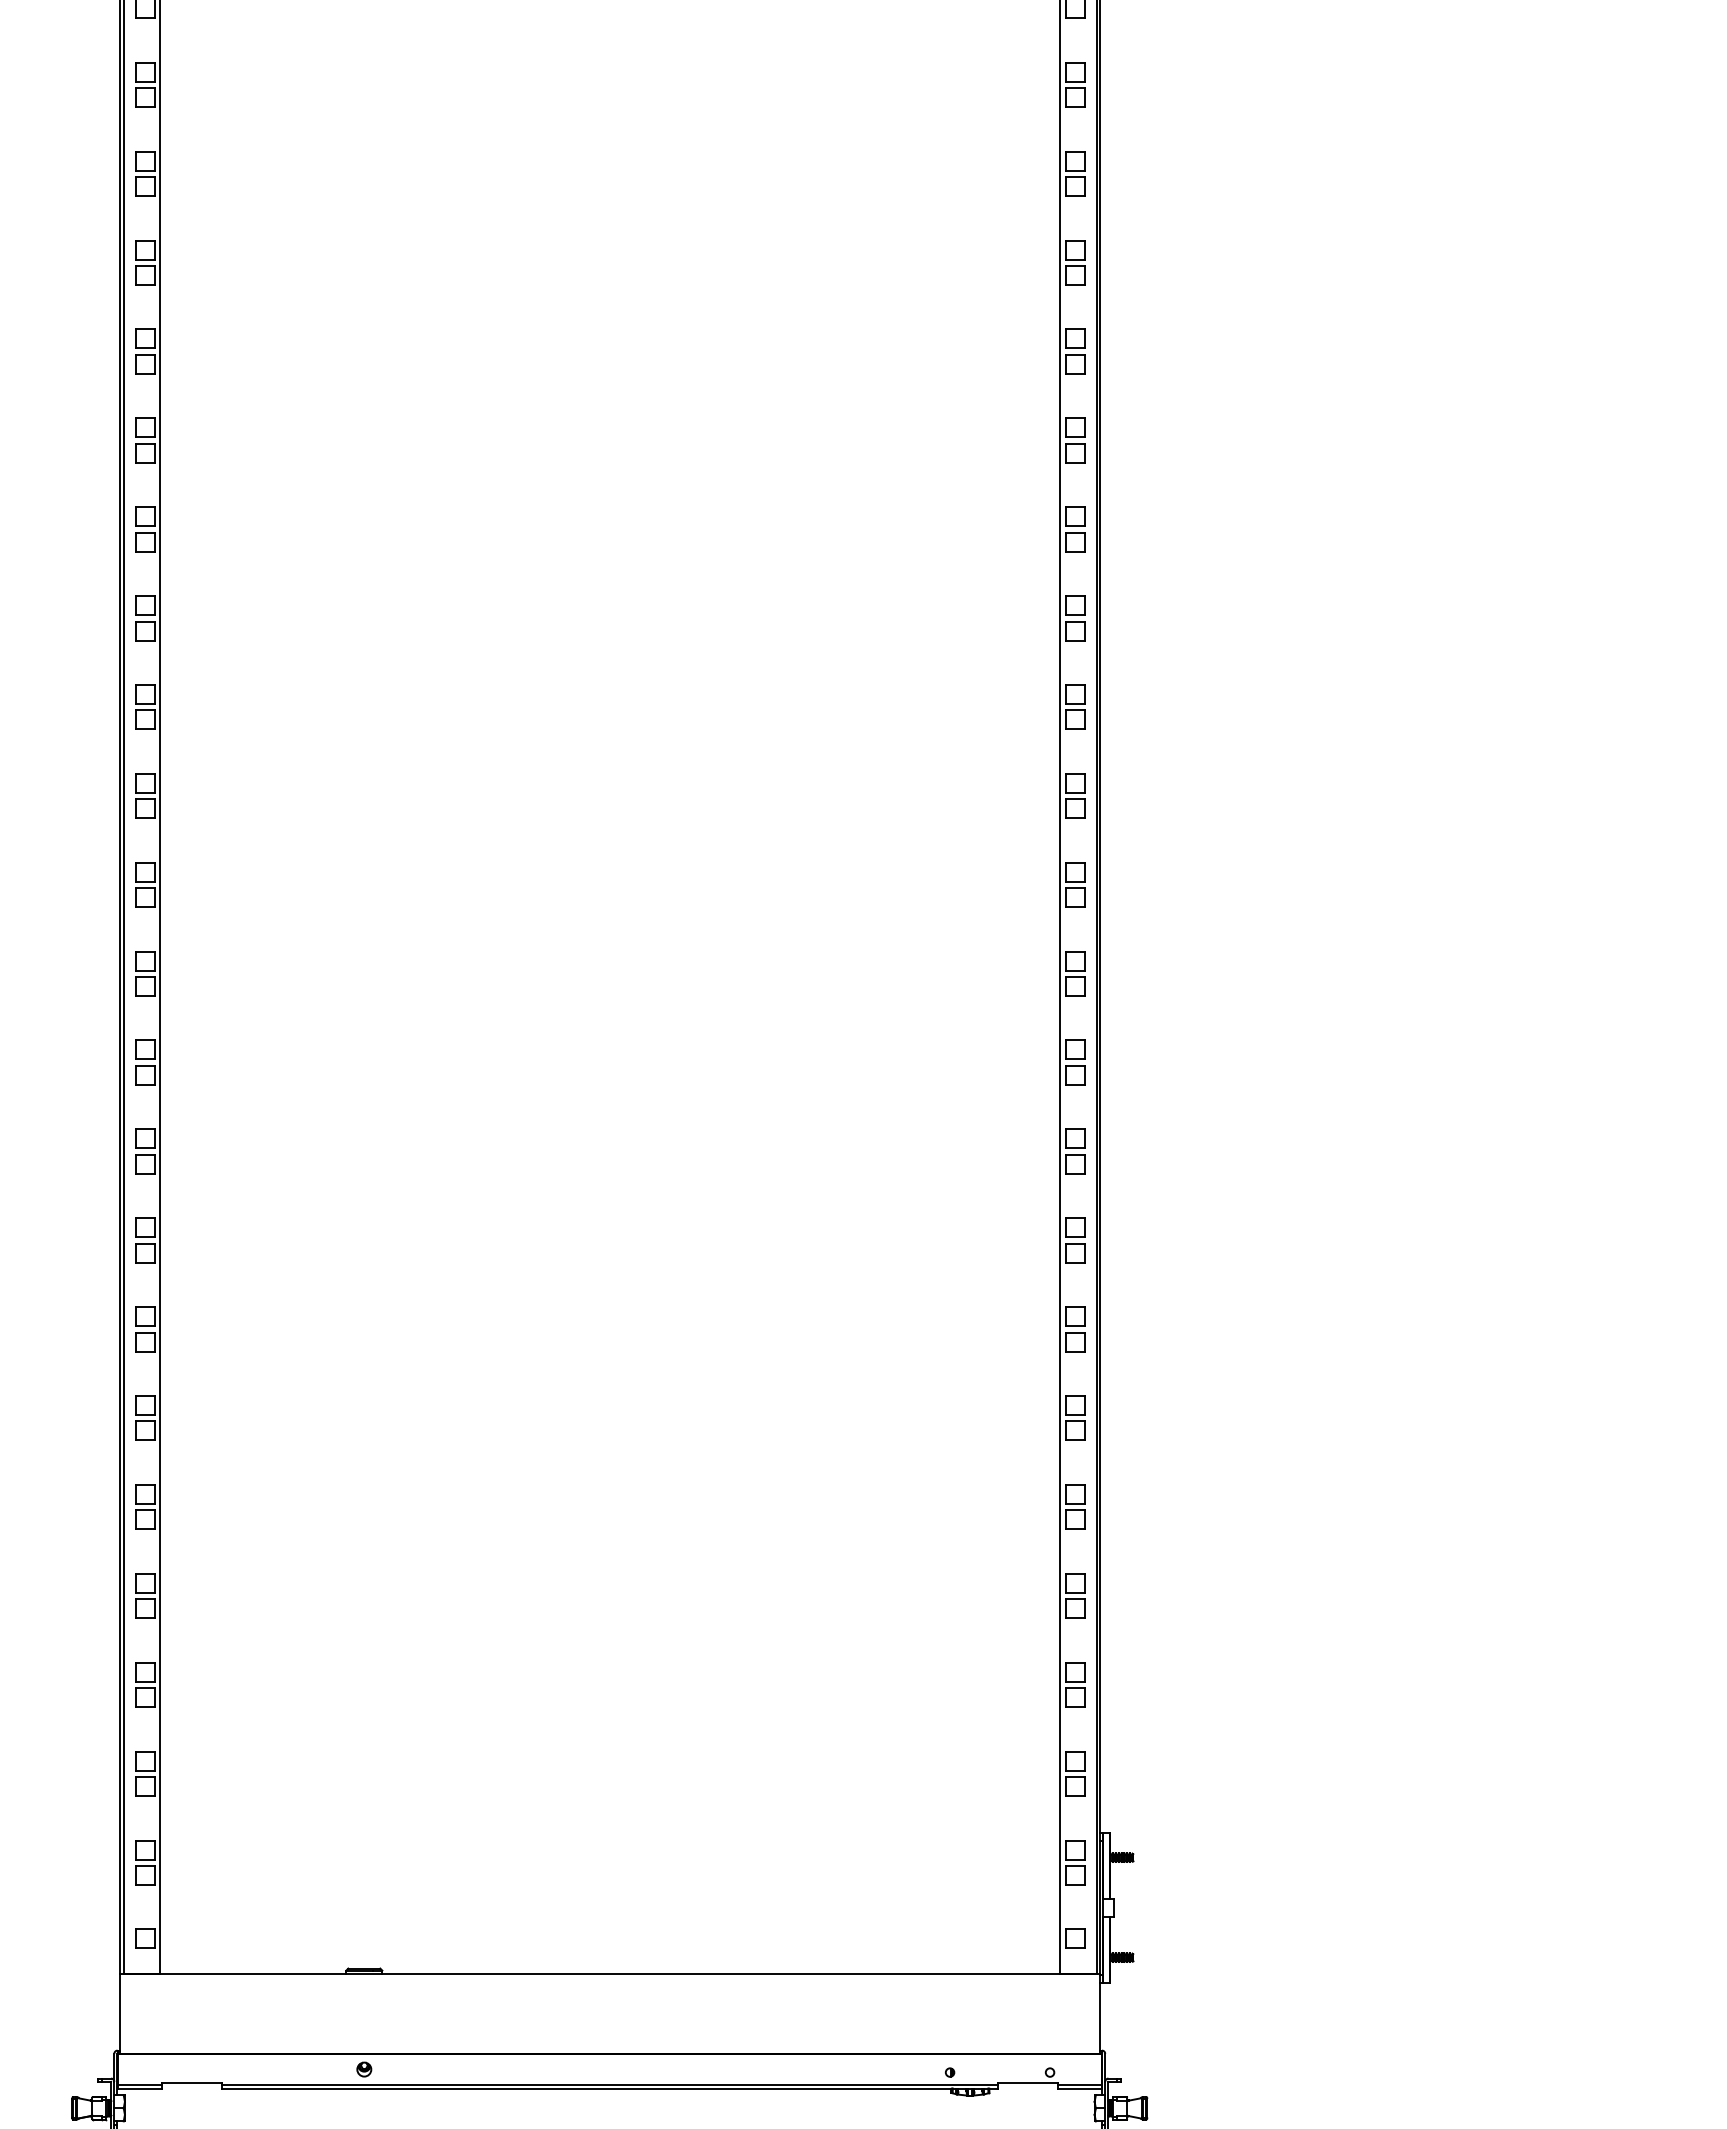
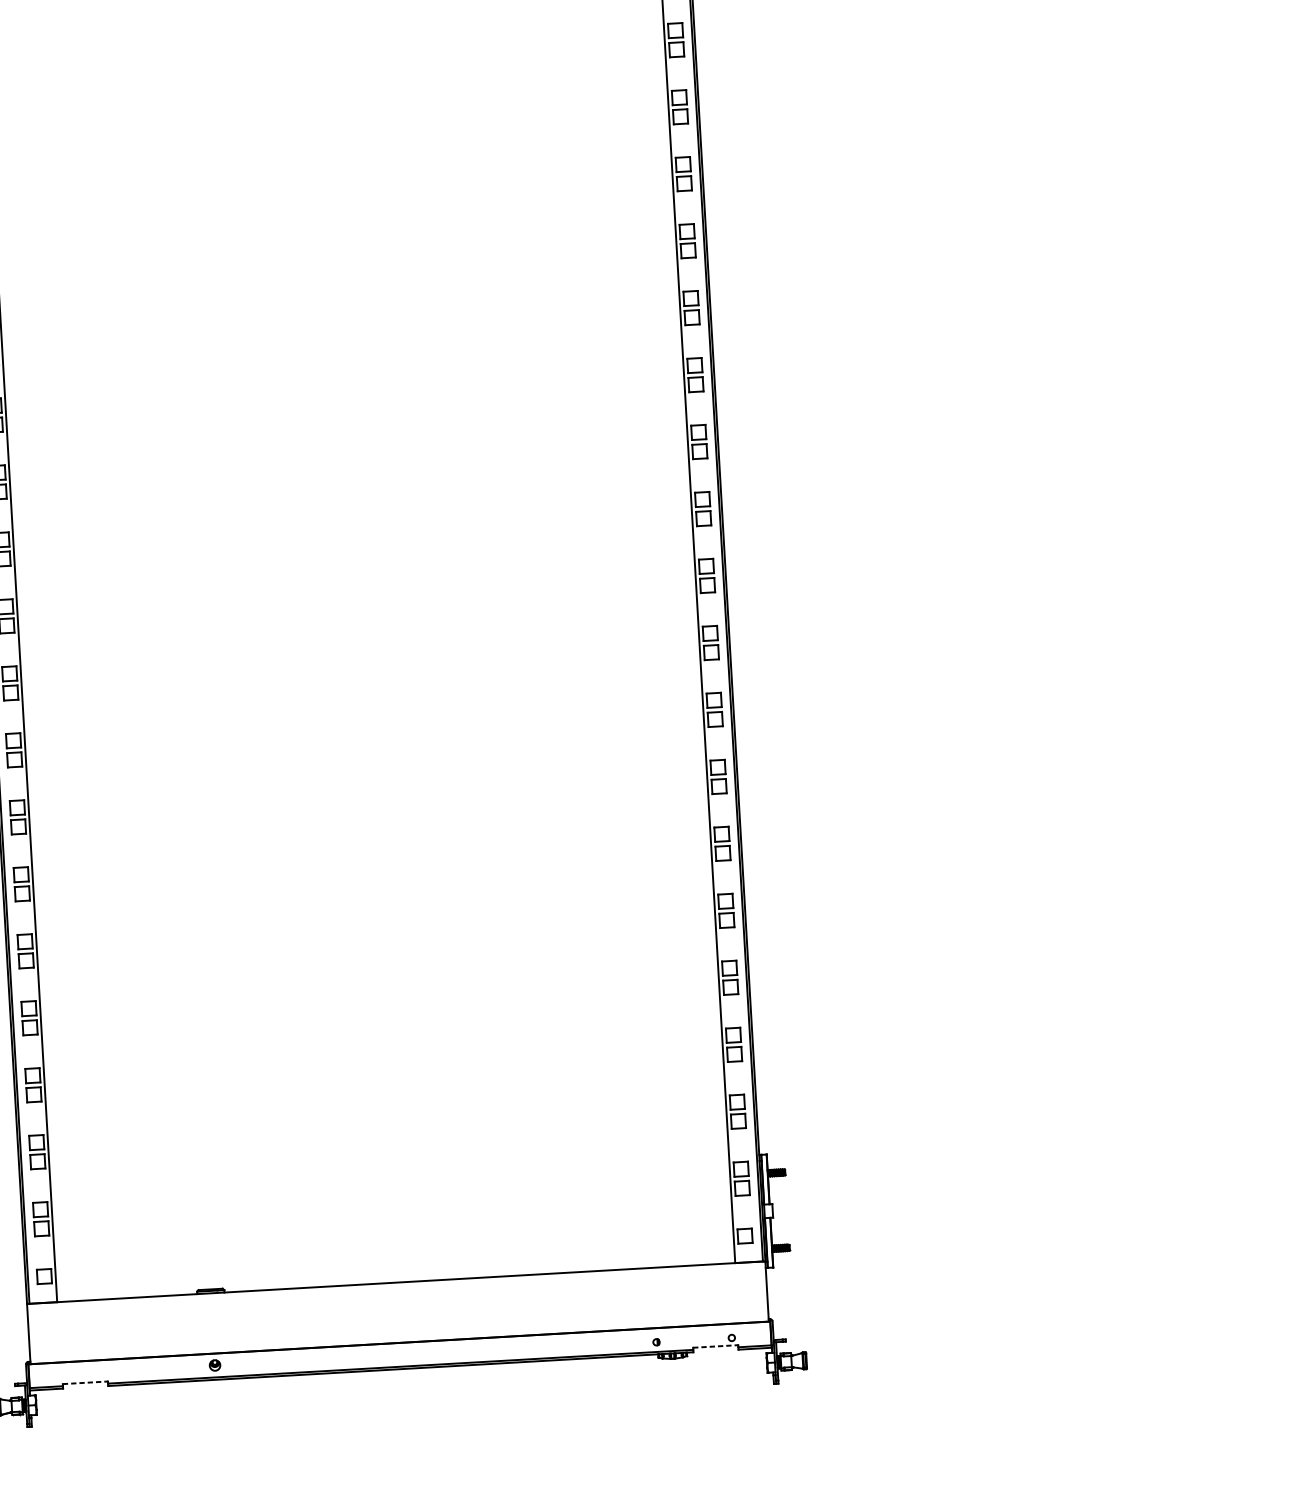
line: (191, 2082) -> (85, 1382), solid -> dashed
line: (1028, 2082) -> (716, 1346), solid -> dashed

